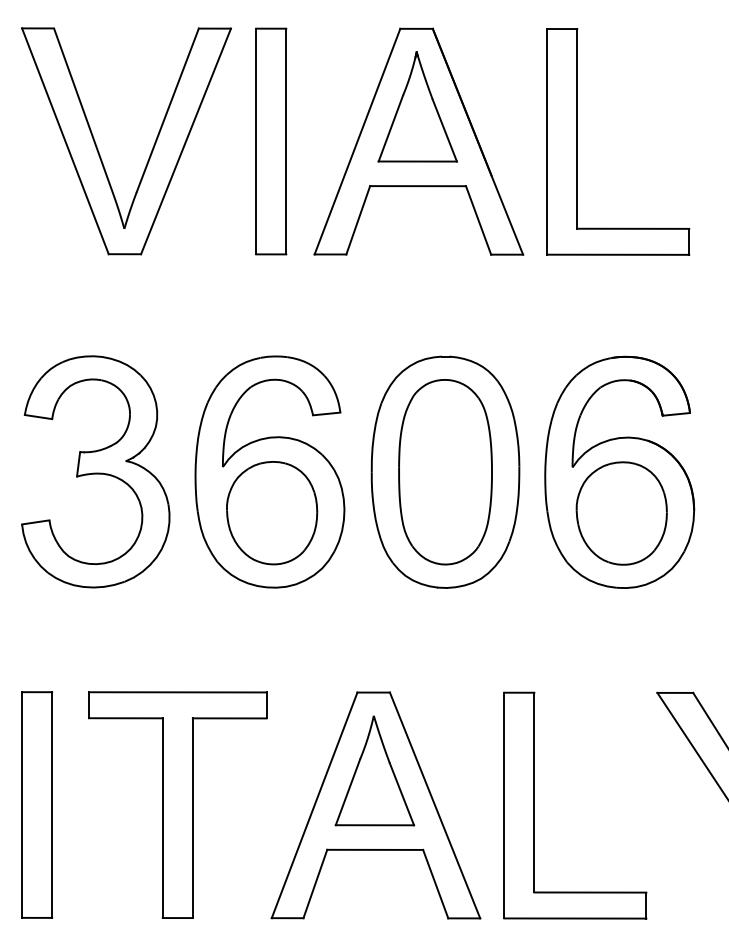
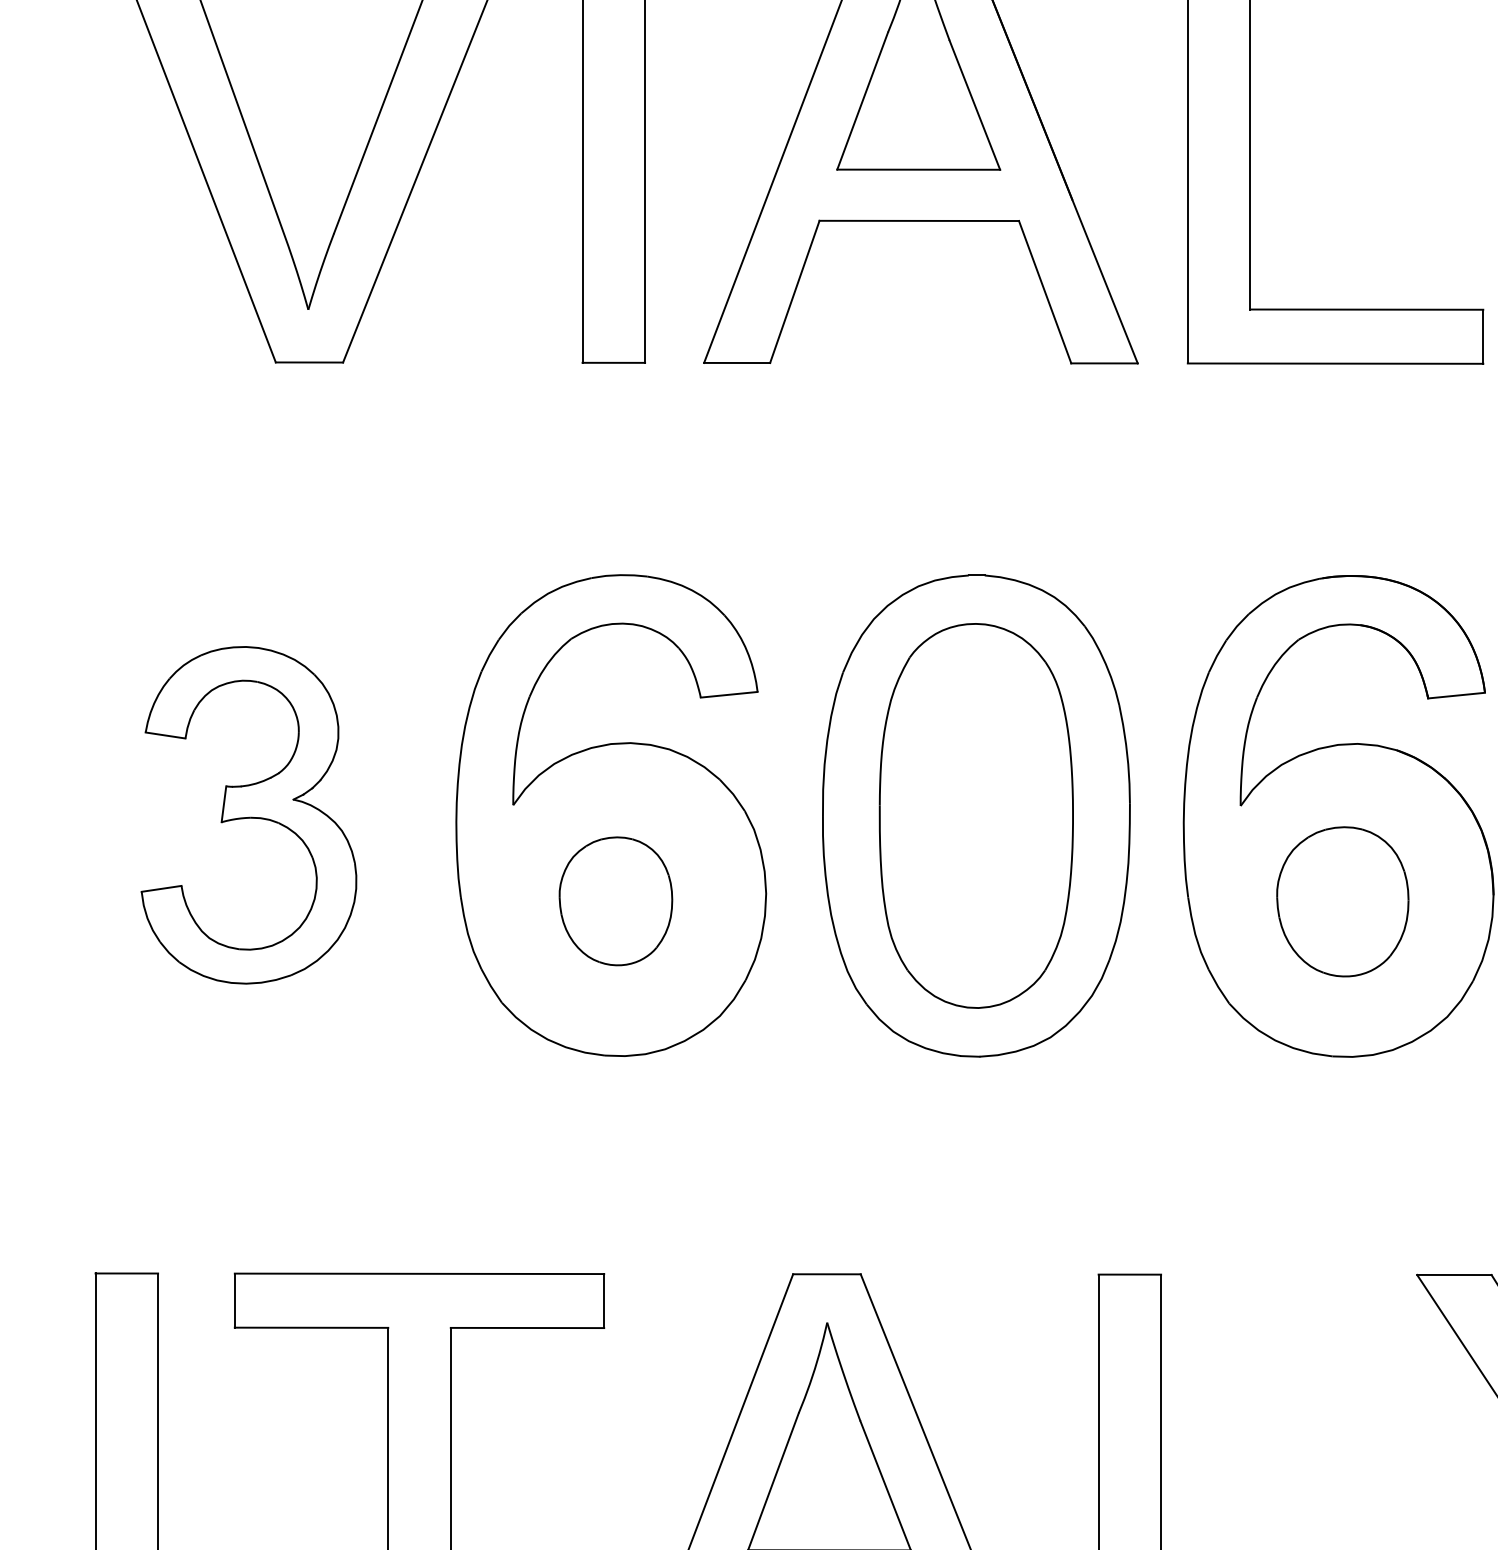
part: (95, 471) -> (248, 814), size x0.7
part: (272, 513) -> (616, 901), size x0.6
part: (621, 513) -> (1342, 901), size x0.7

